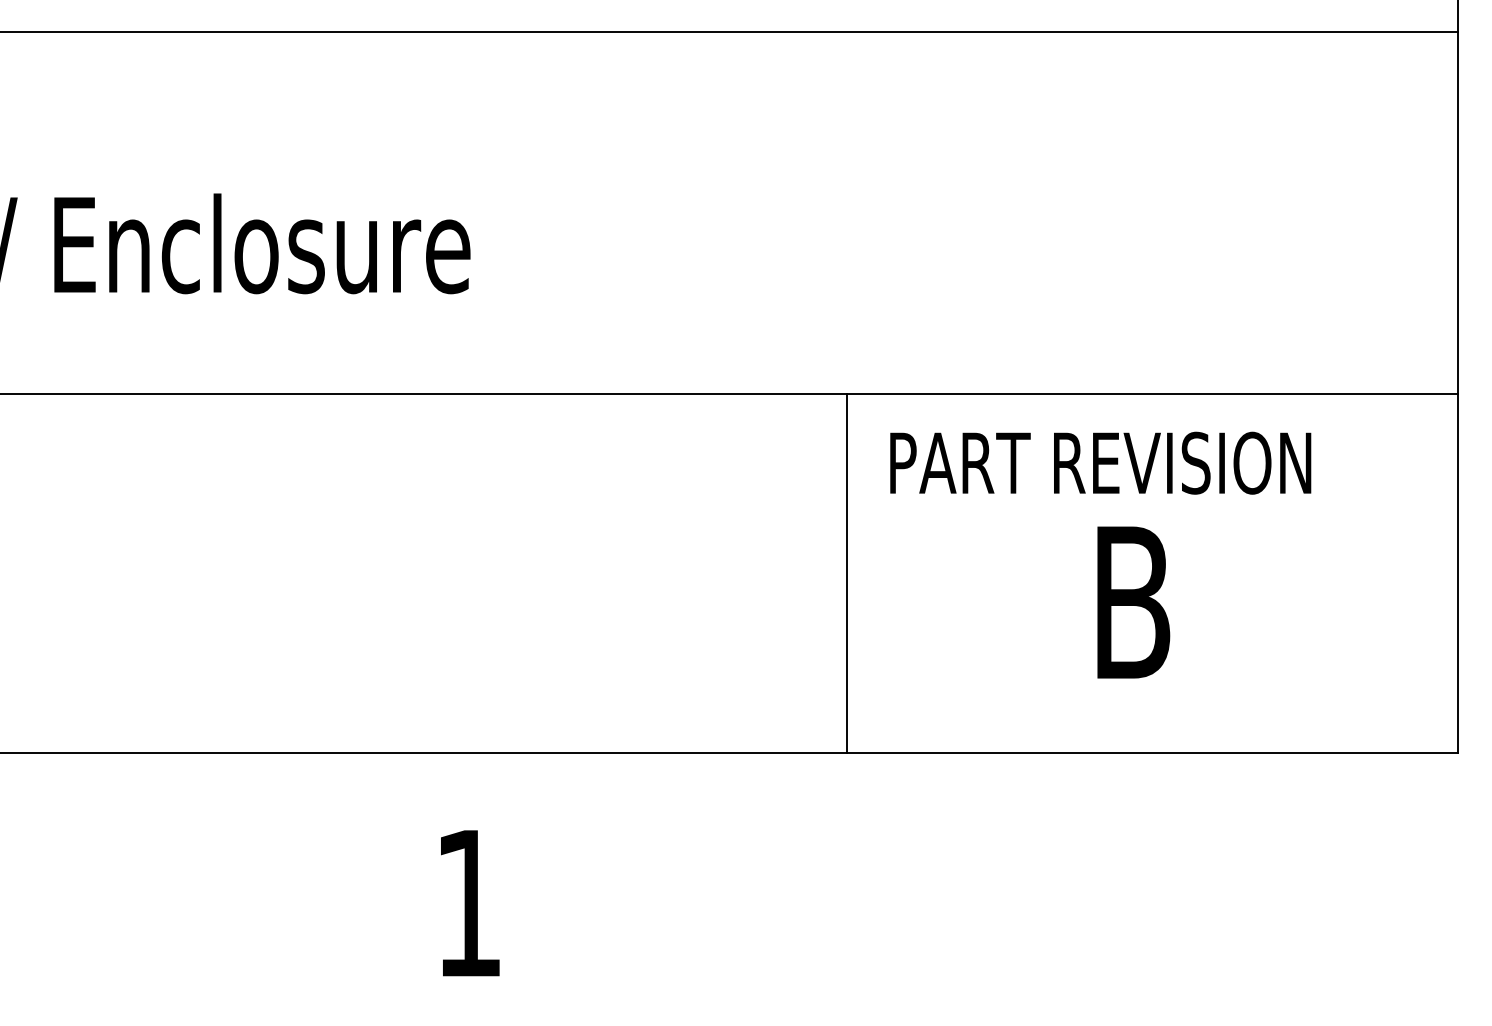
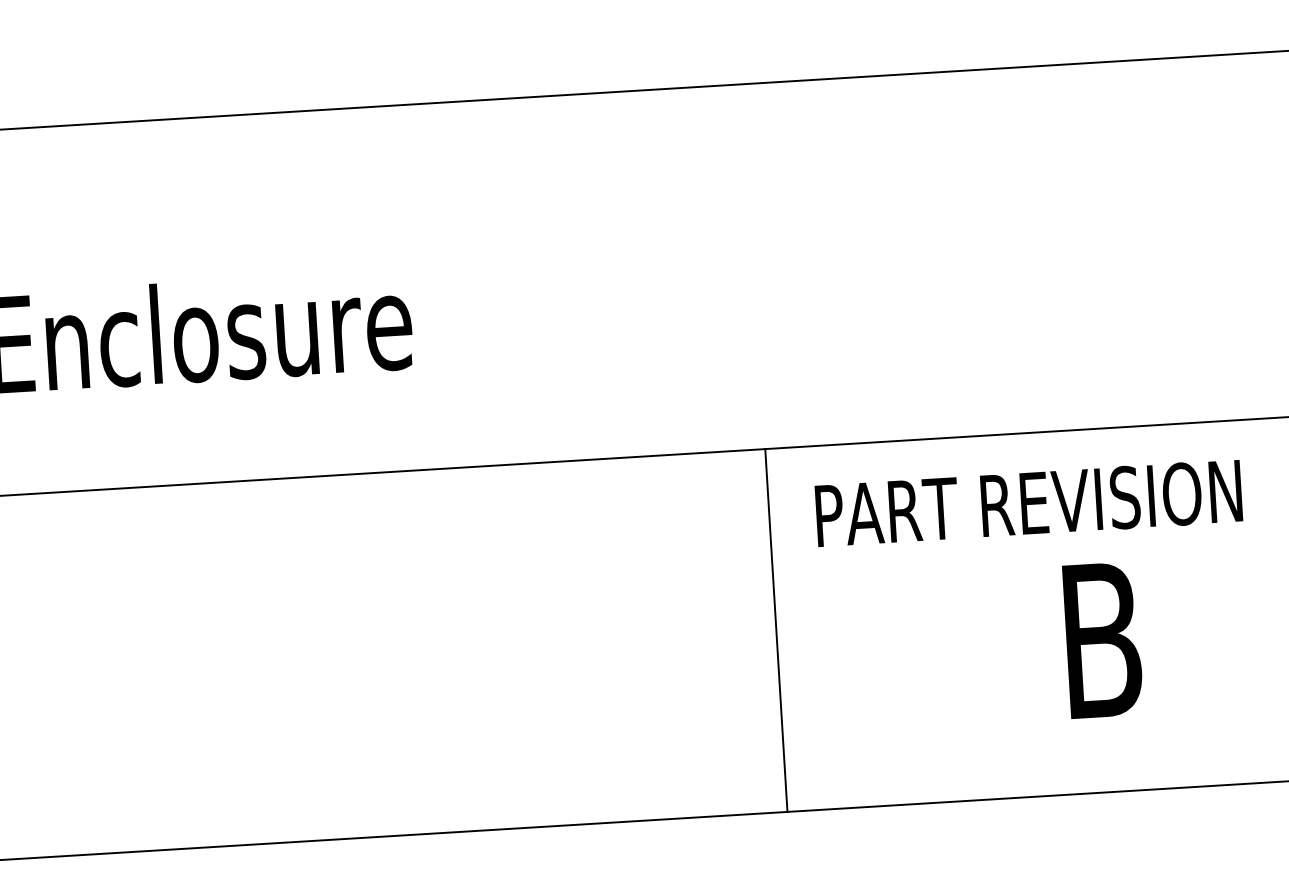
text: (1100, 462) -> (1028, 502), moved
line: (846, 572) -> (775, 629), moved

